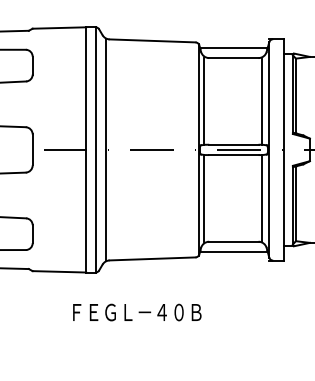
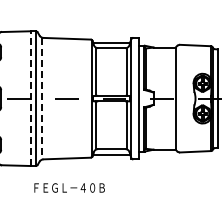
line: (86, 149) -> (30, 98), solid -> dashed
line: (106, 149) -> (41, 98), solid -> dashed
text: (136, 311) -> (69, 187), moved

